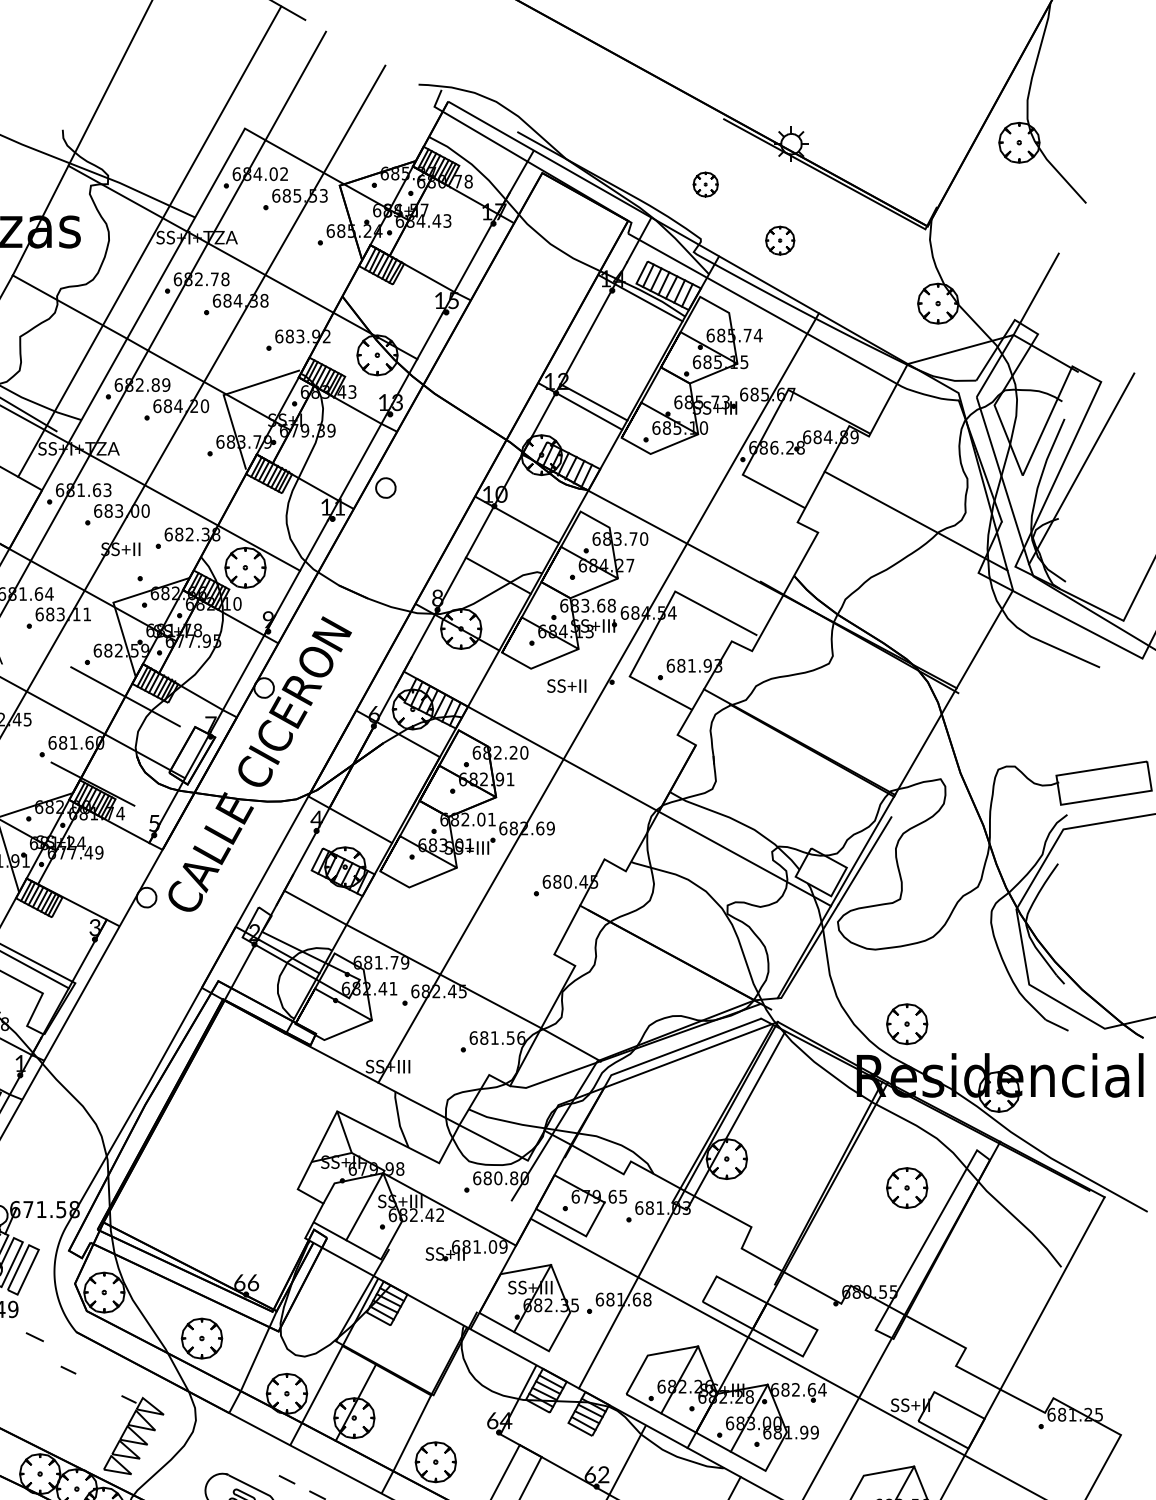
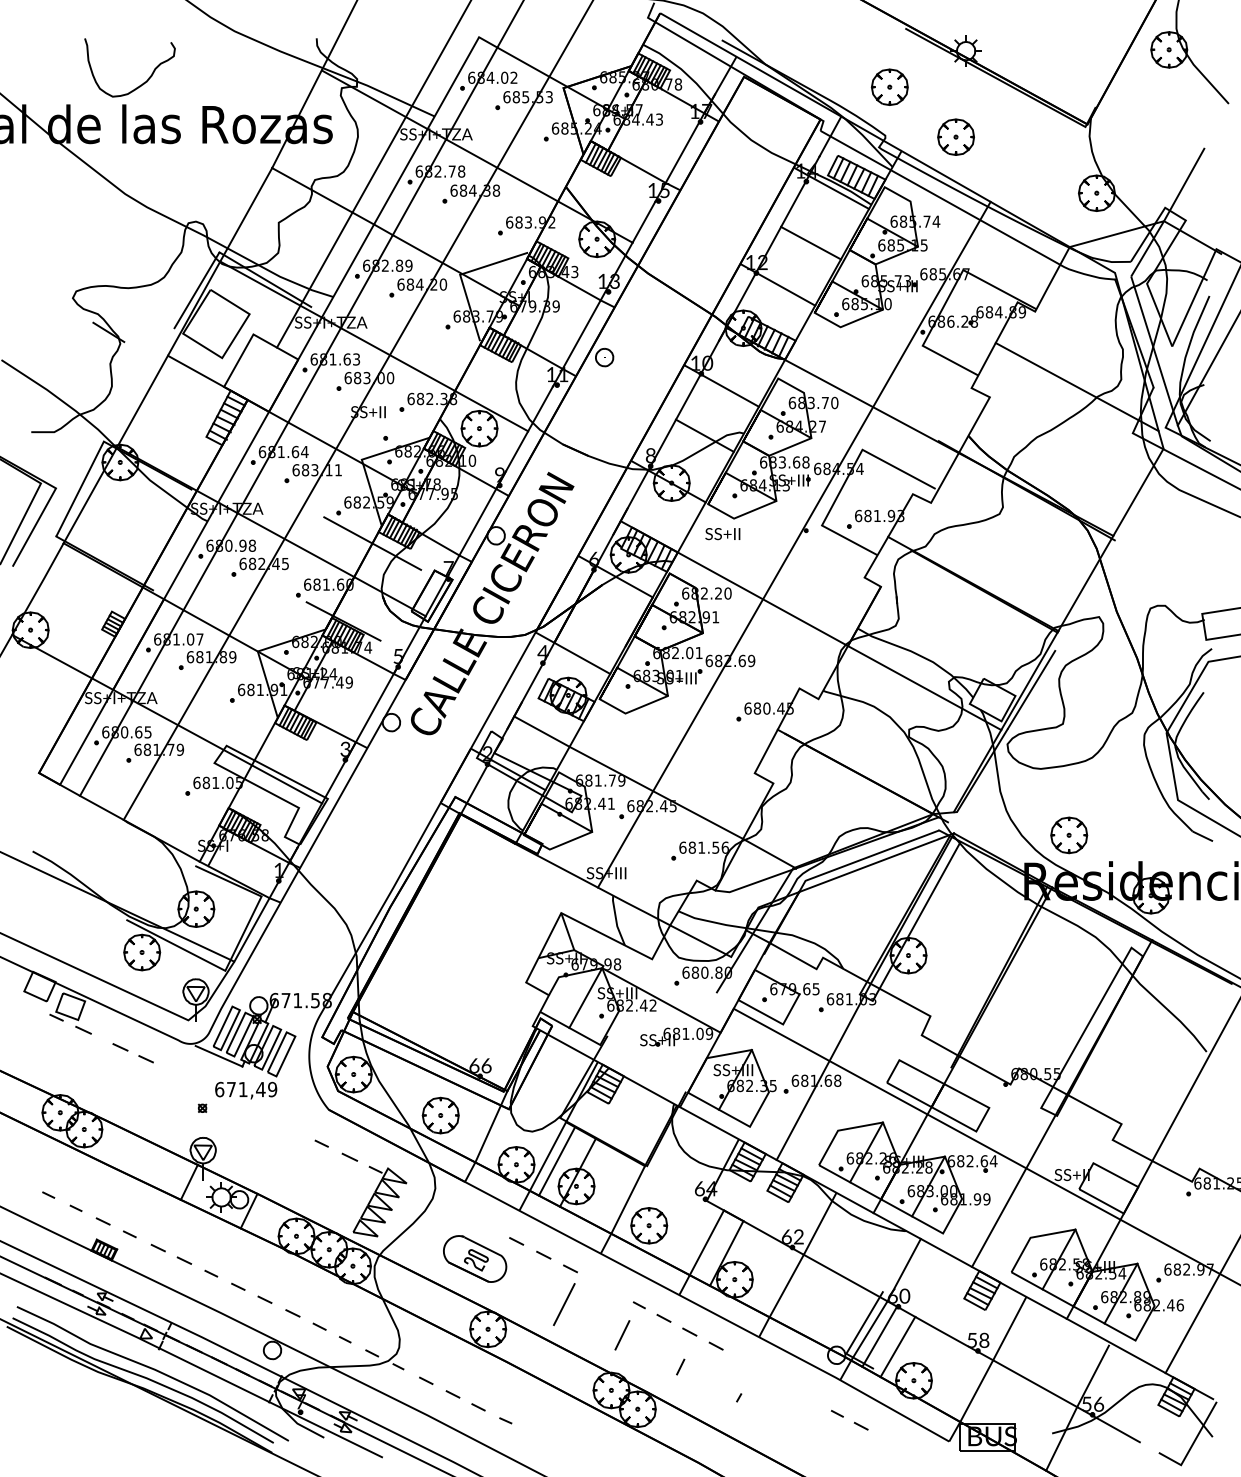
part: (705, 183) -> (889, 86), size x1.67
part: (779, 239) -> (955, 136), size x1.43
line: (593, 401) -> (810, 242), moved
text: (566, 686) -> (722, 534), moved
line: (127, 880) -> (374, 707), added
part: (907, 1188) -> (1069, 981), removed
line: (34, 1336) -> (349, 1156), moved
line: (332, 1390) -> (557, 1161), added

